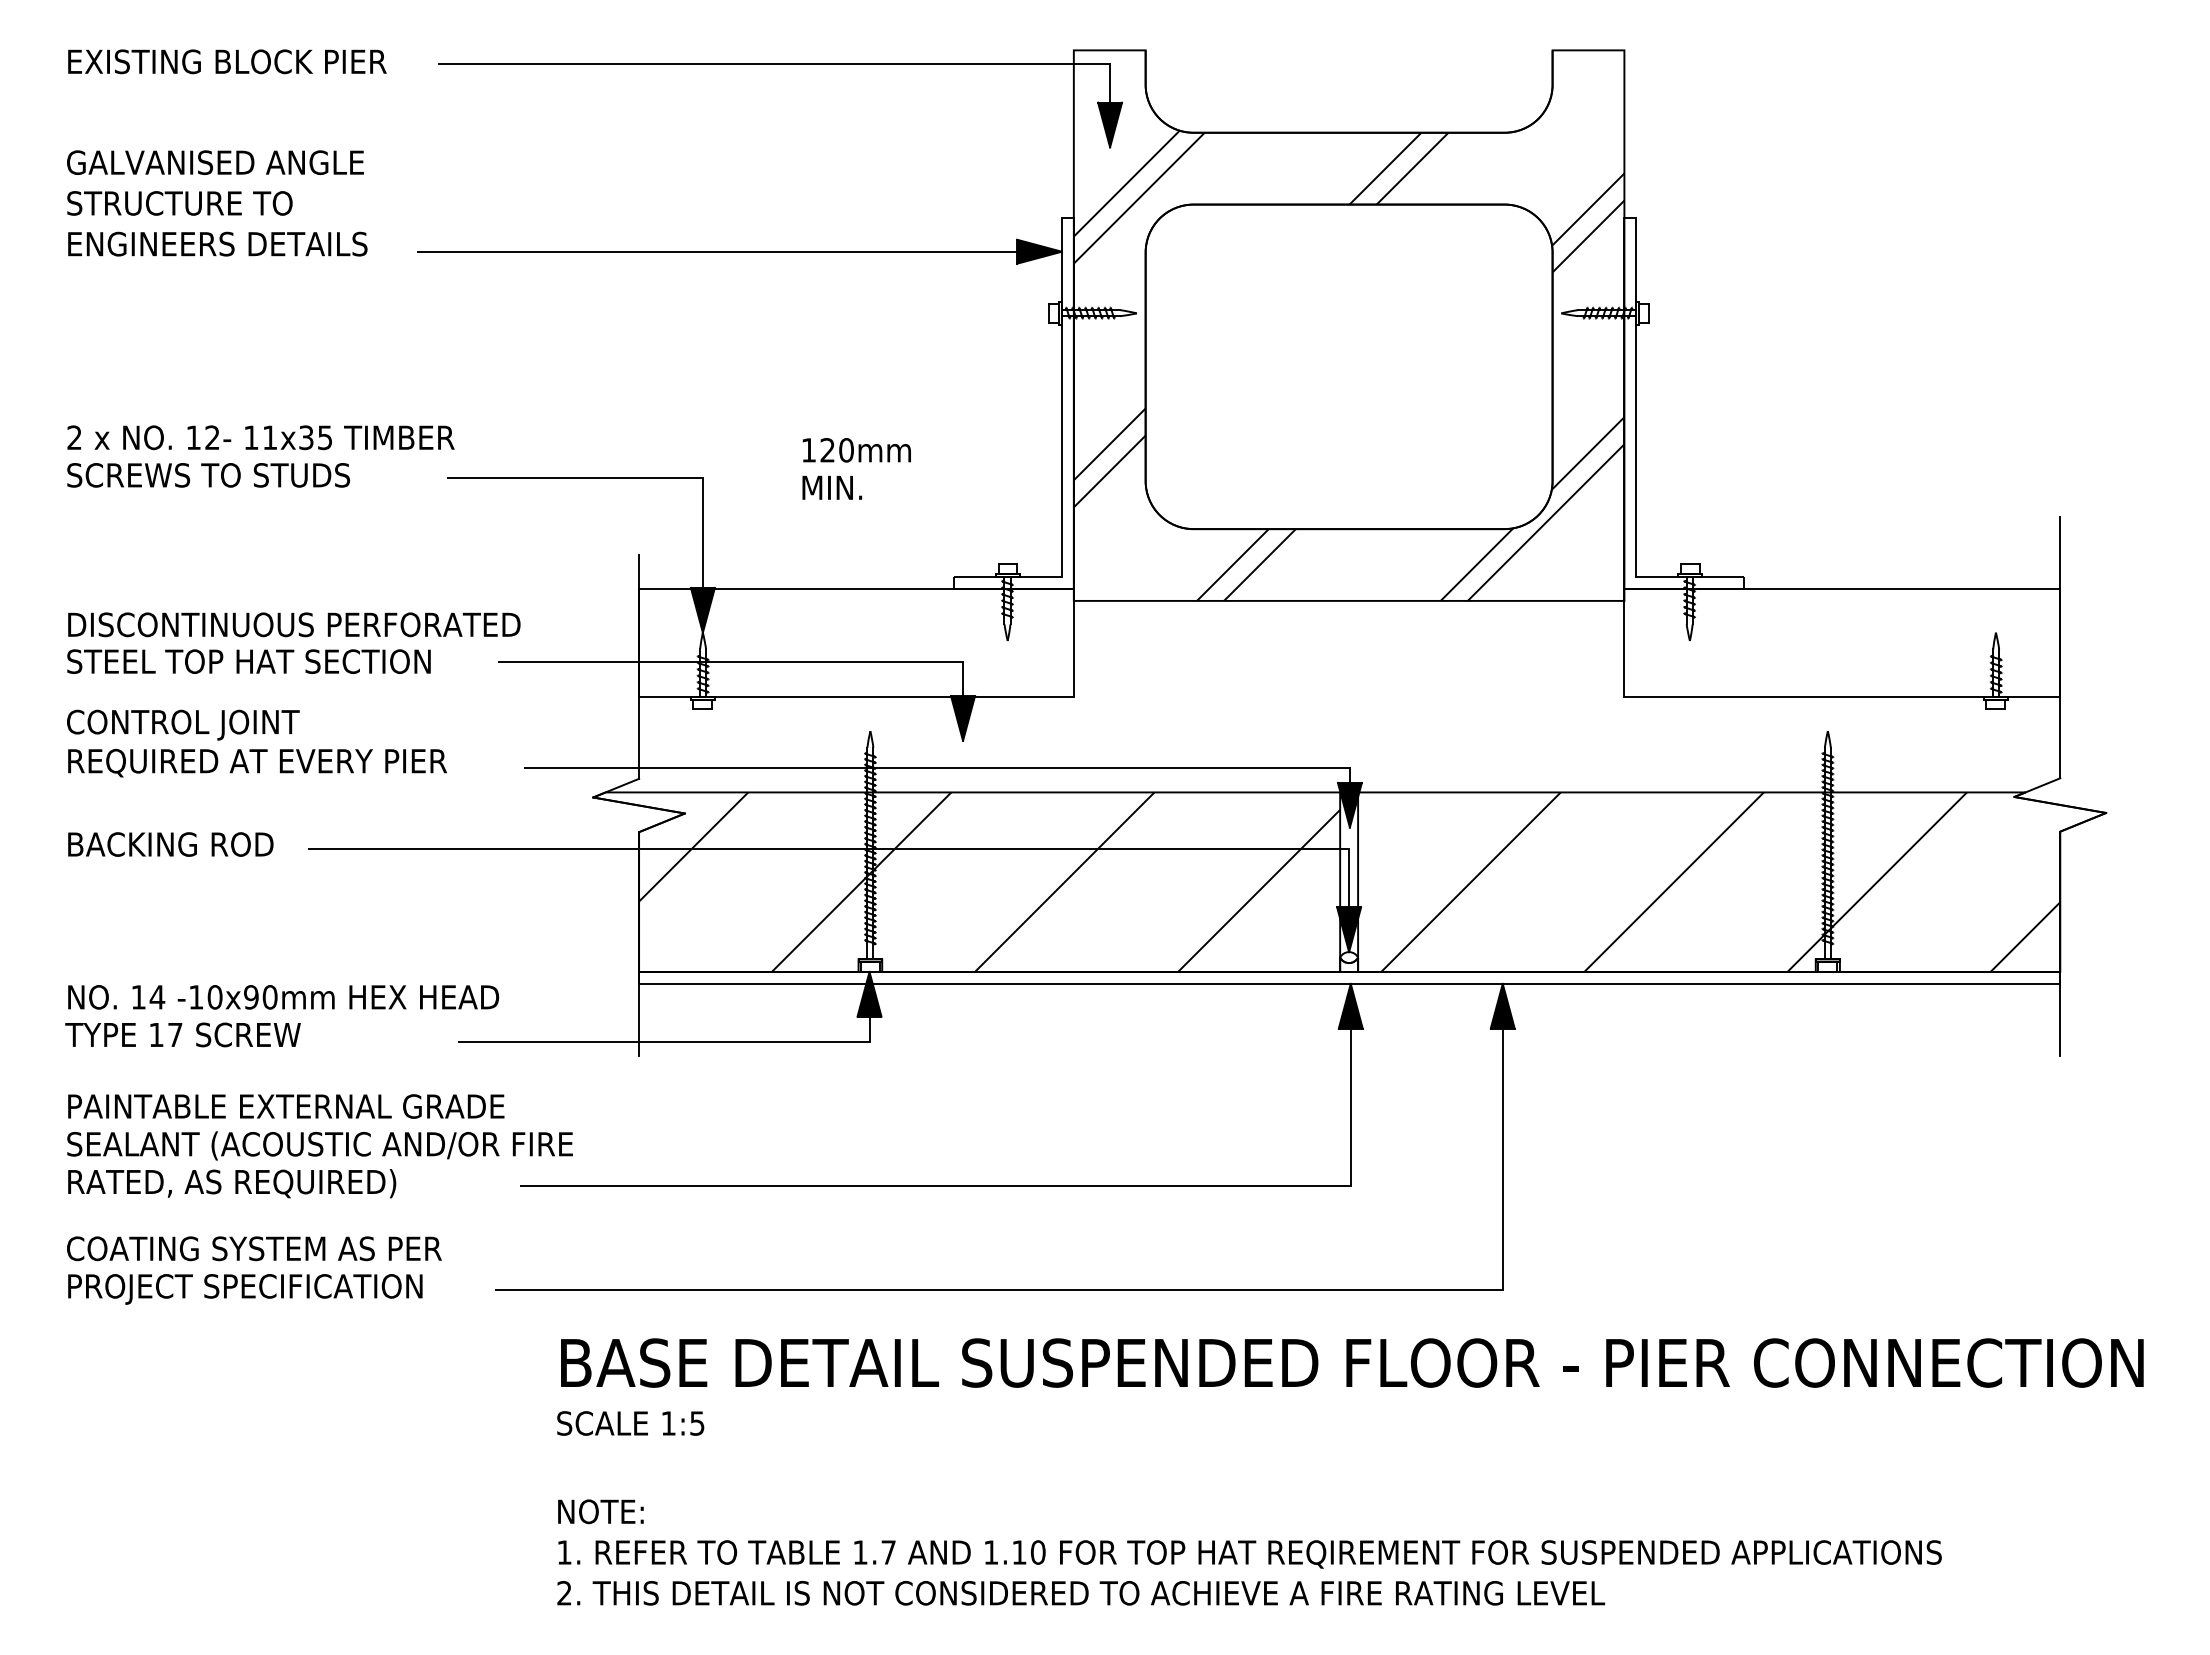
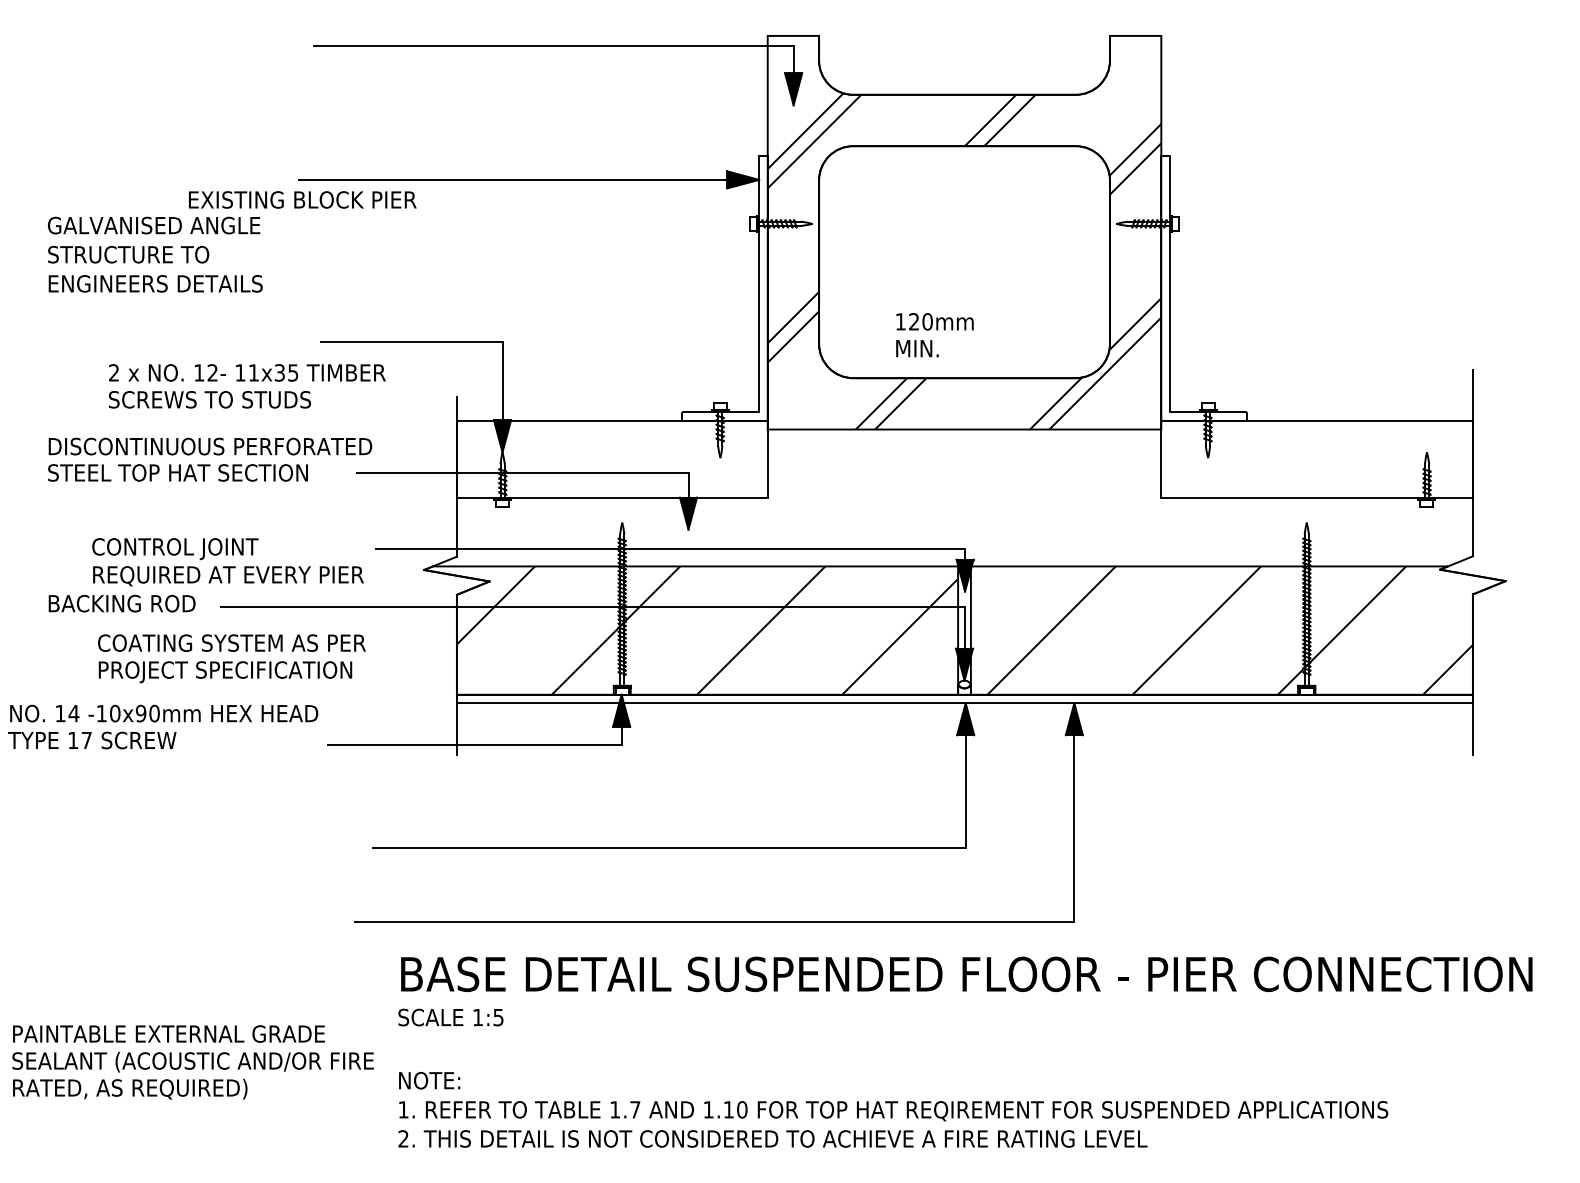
text: (227, 61) -> (302, 199), moved
text: (217, 203) -> (155, 254), moved
text: (260, 456) -> (247, 386), moved
text: (856, 468) -> (934, 334), moved
text: (256, 743) -> (227, 562), moved
text: (282, 1016) -> (163, 727), moved
text: (319, 1146) -> (192, 1062), moved
text: (254, 1270) -> (232, 658), moved

